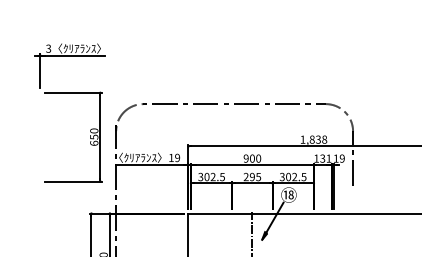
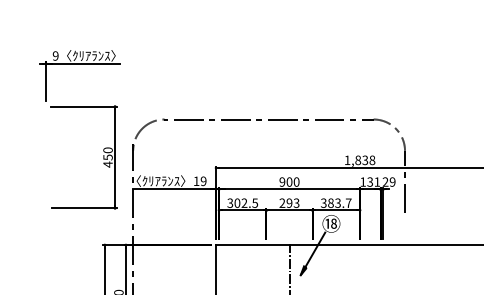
text: (48, 48) -> (55, 55), 3 -> 9
text: (93, 143) -> (107, 164), 650 -> 450
text: (336, 158) -> (385, 181), 19 -> 29
text: (258, 176) -> (296, 202), 295 -> 293
text: (295, 176) -> (339, 202), 302.5 -> 383.7

